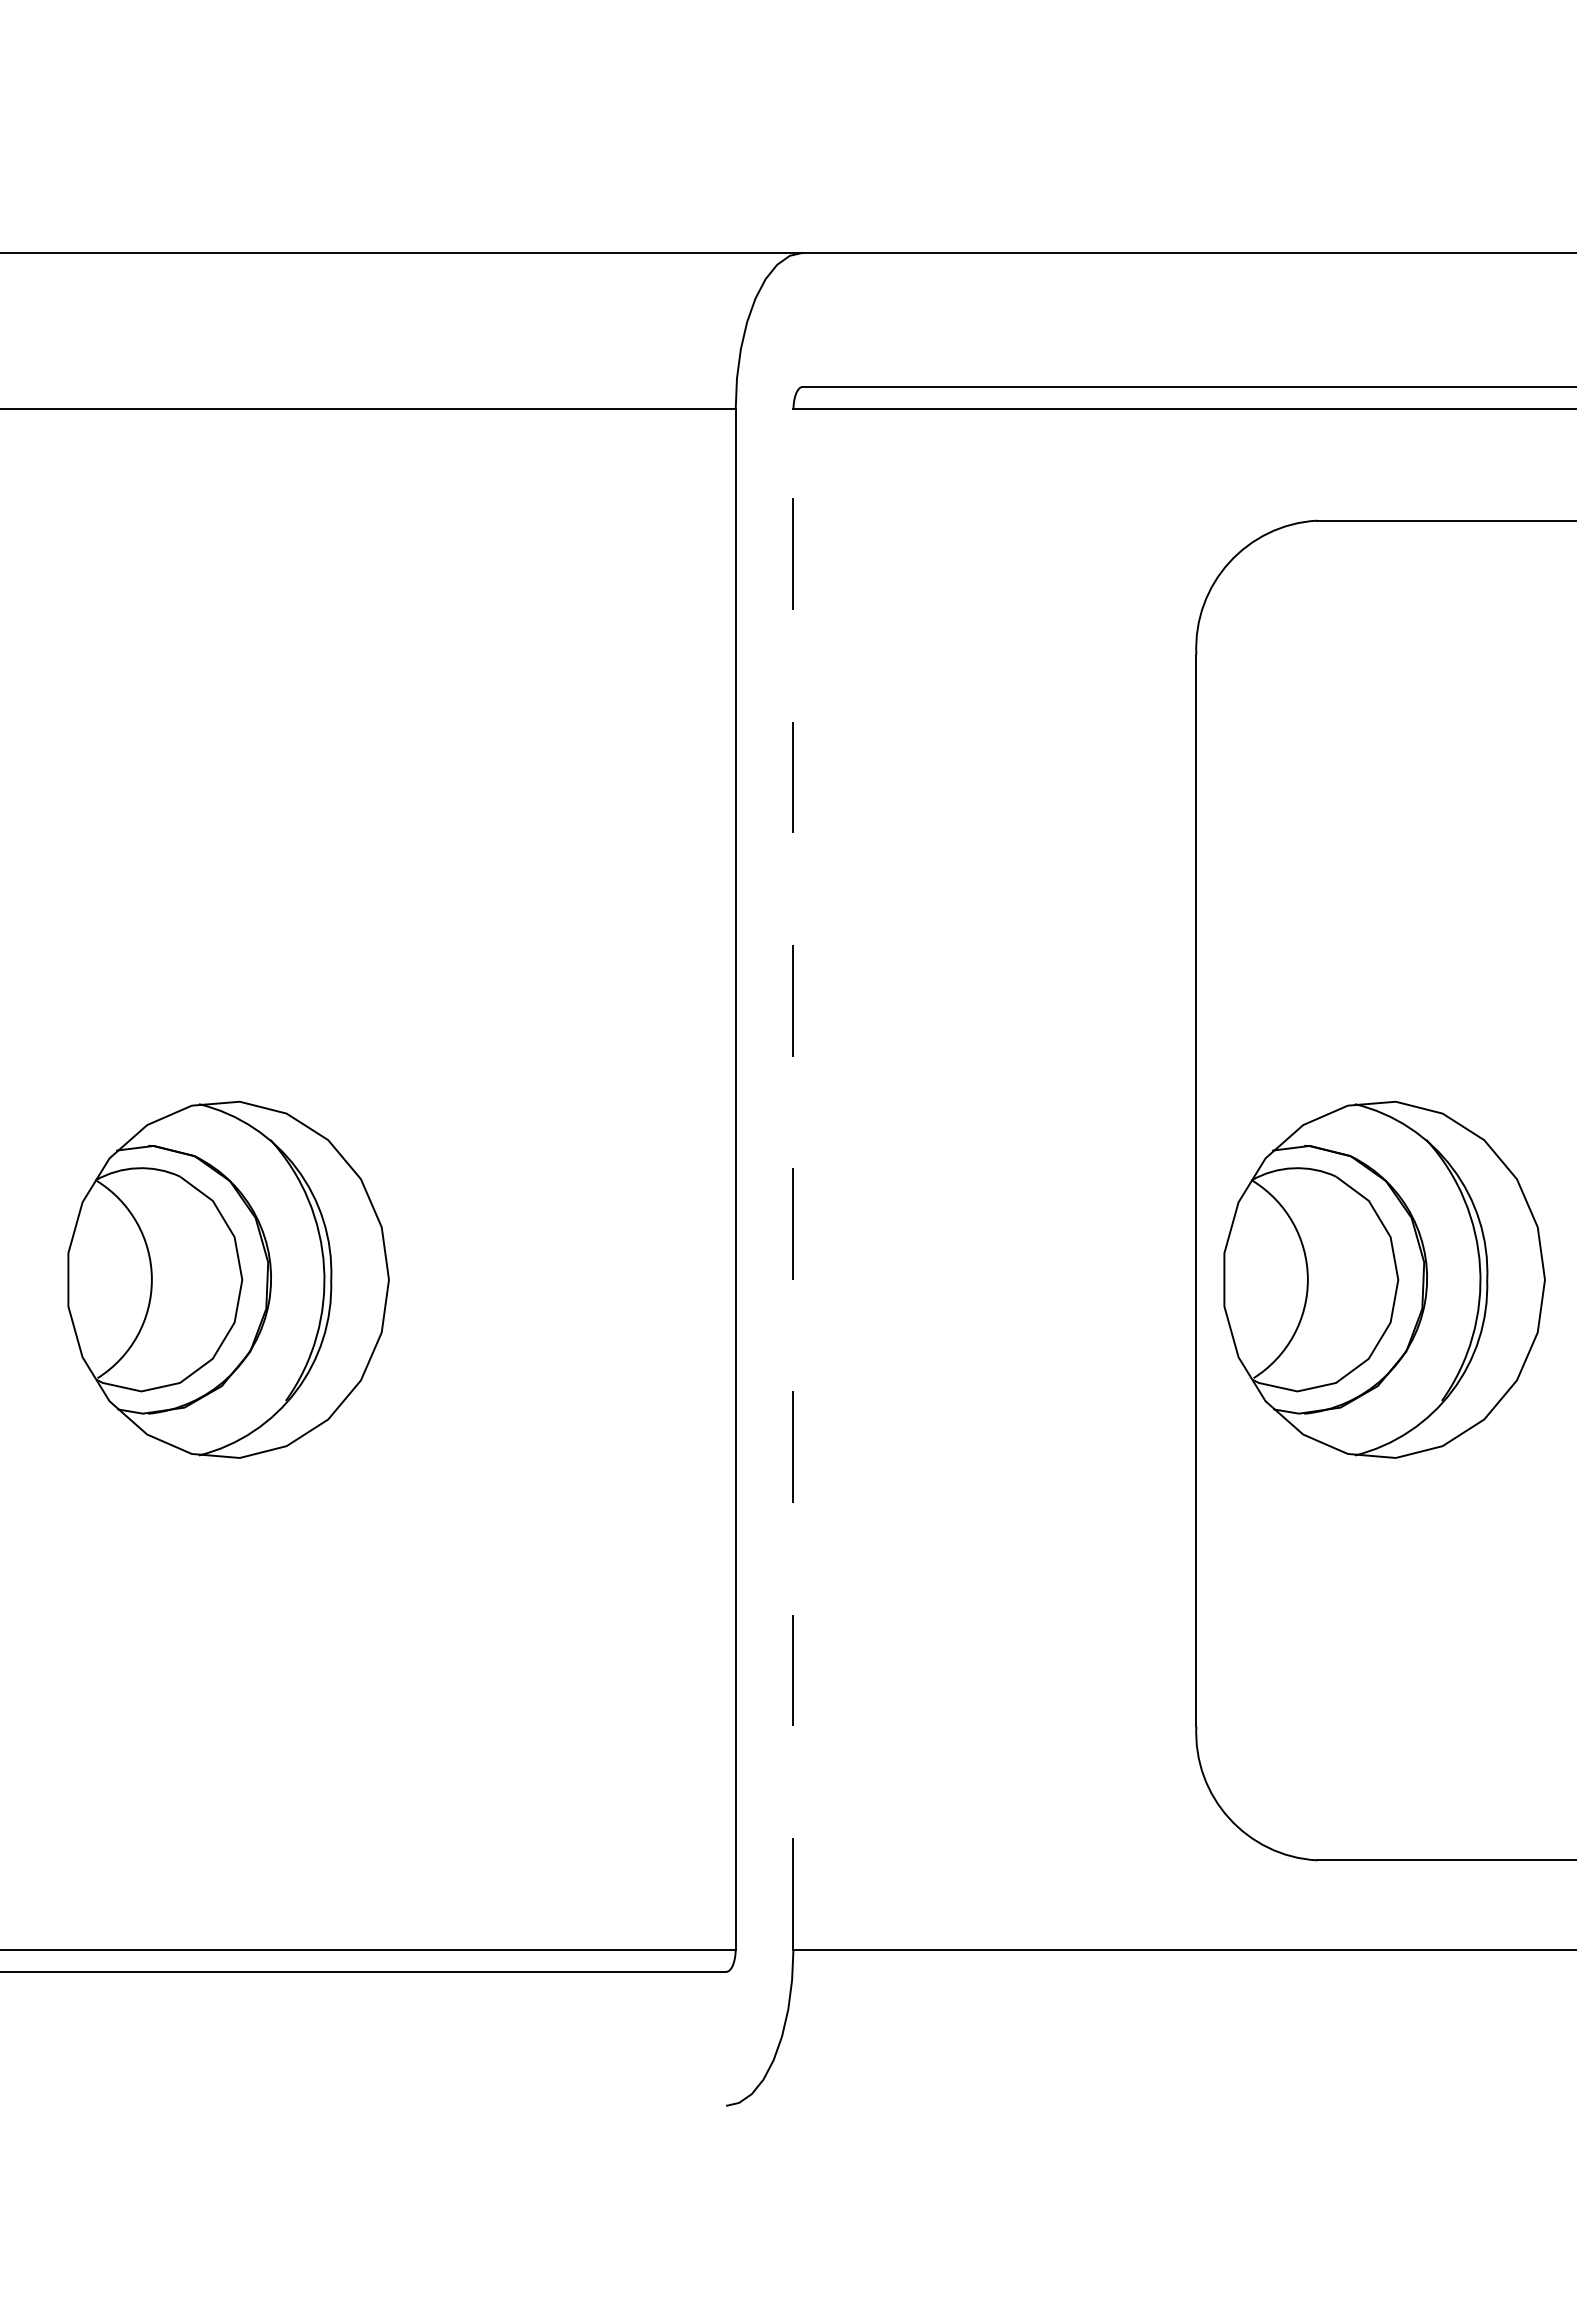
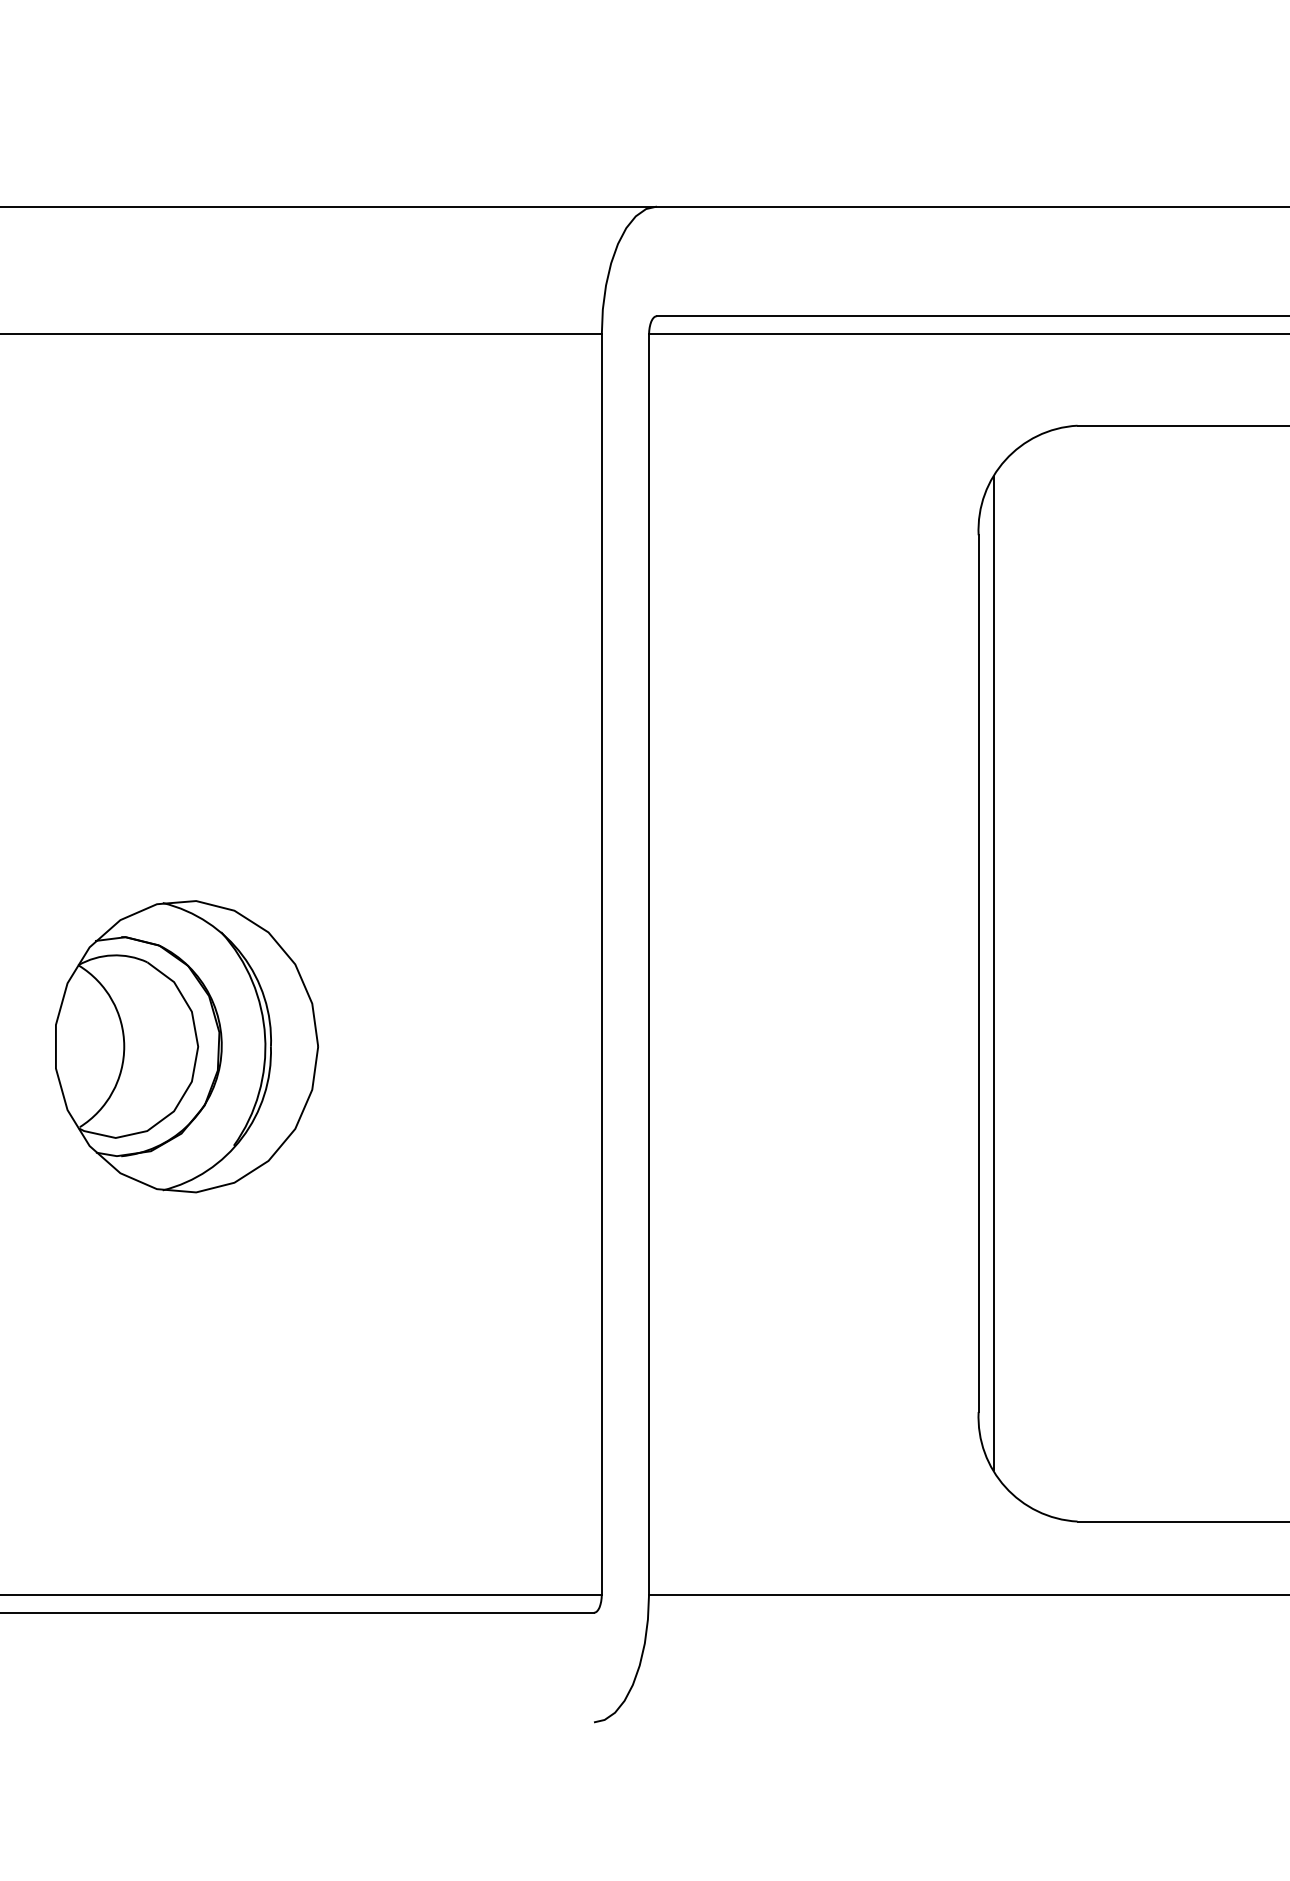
line: (793, 1178) -> (649, 963), dashed -> solid
line: (1214, 1190) -> (993, 973), added
part: (1384, 1279) -> (1132, 1046), removed

